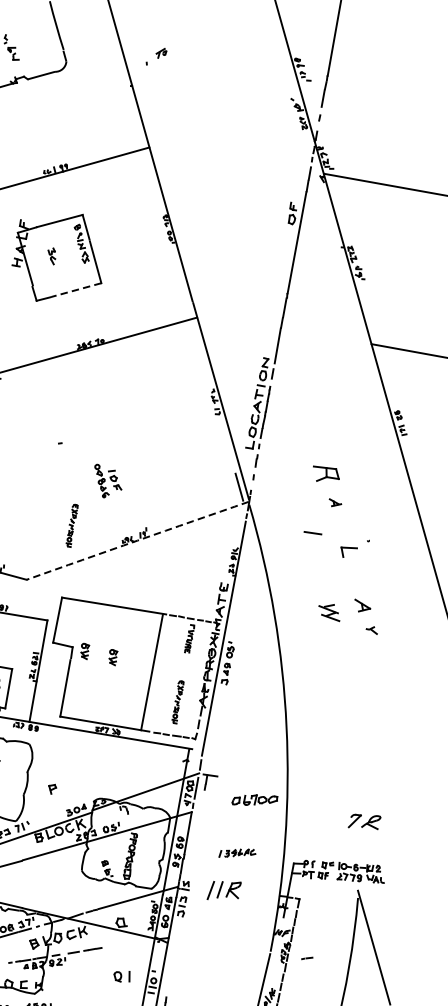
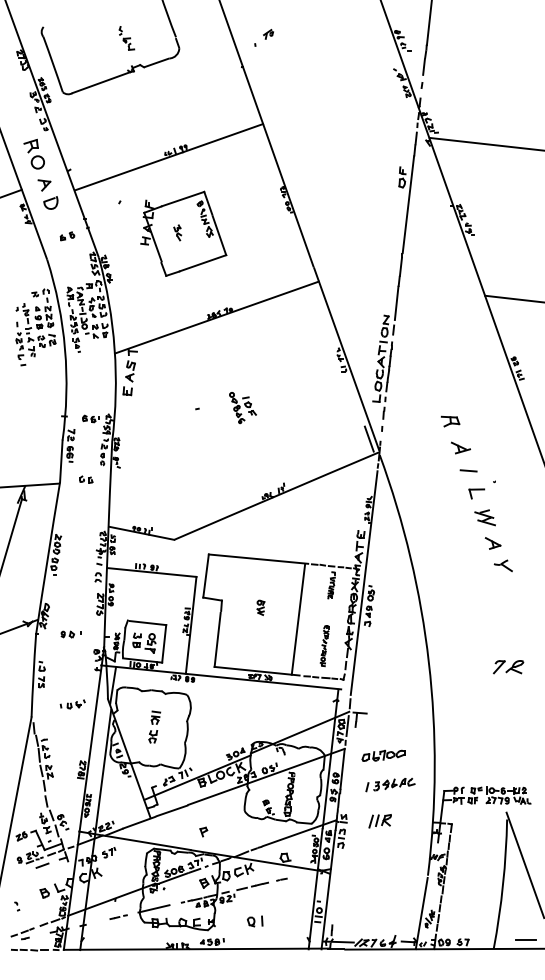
line: (76, 290) -> (203, 263), dashed -> solid
part: (326, 474) -> (450, 421), size x0.71
part: (107, 482) -> (242, 408), moved
part: (334, 502) -> (460, 447), size x1.67
part: (71, 526) -> (213, 486), removed
line: (312, 532) -> (468, 470), moved
arc: (137, 540) -> (276, 495), dashed -> solid
part: (328, 612) -> (484, 517), moved
part: (370, 629) -> (502, 565), size x1.67
part: (84, 651) -> (233, 603), removed
part: (52, 788) -> (203, 831), moved
part: (254, 800) -> (383, 755), moved
part: (364, 822) -> (508, 667), moved
part: (237, 852) -> (390, 784), size x1.43
part: (223, 891) -> (379, 821), size x0.71
part: (306, 958) -> (281, 879), moved
part: (121, 976) -> (254, 921), moved

